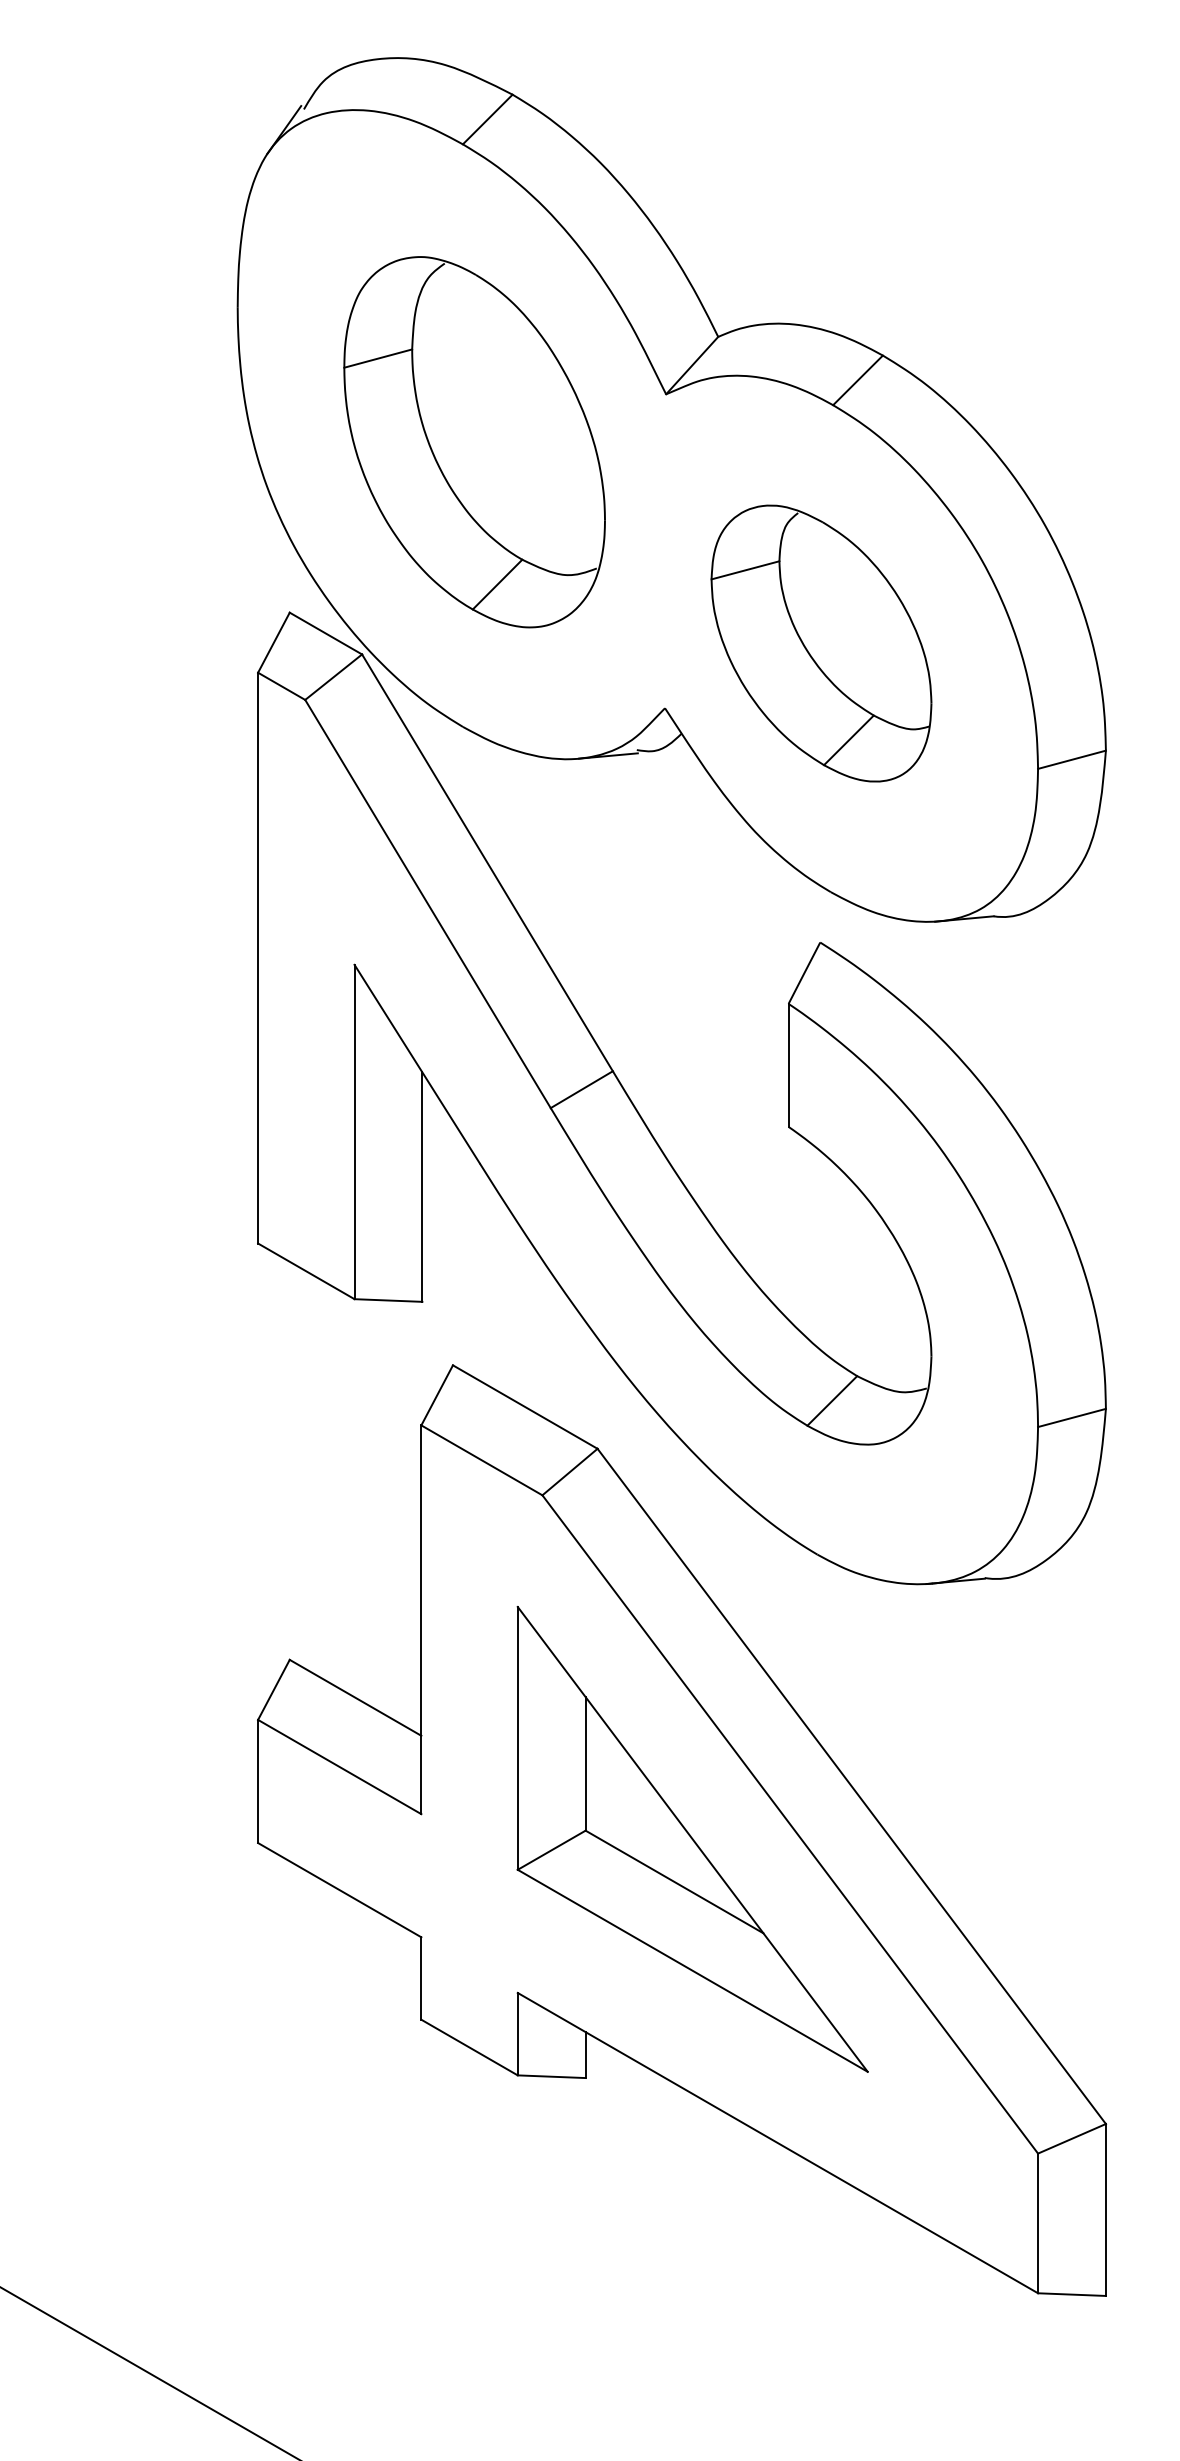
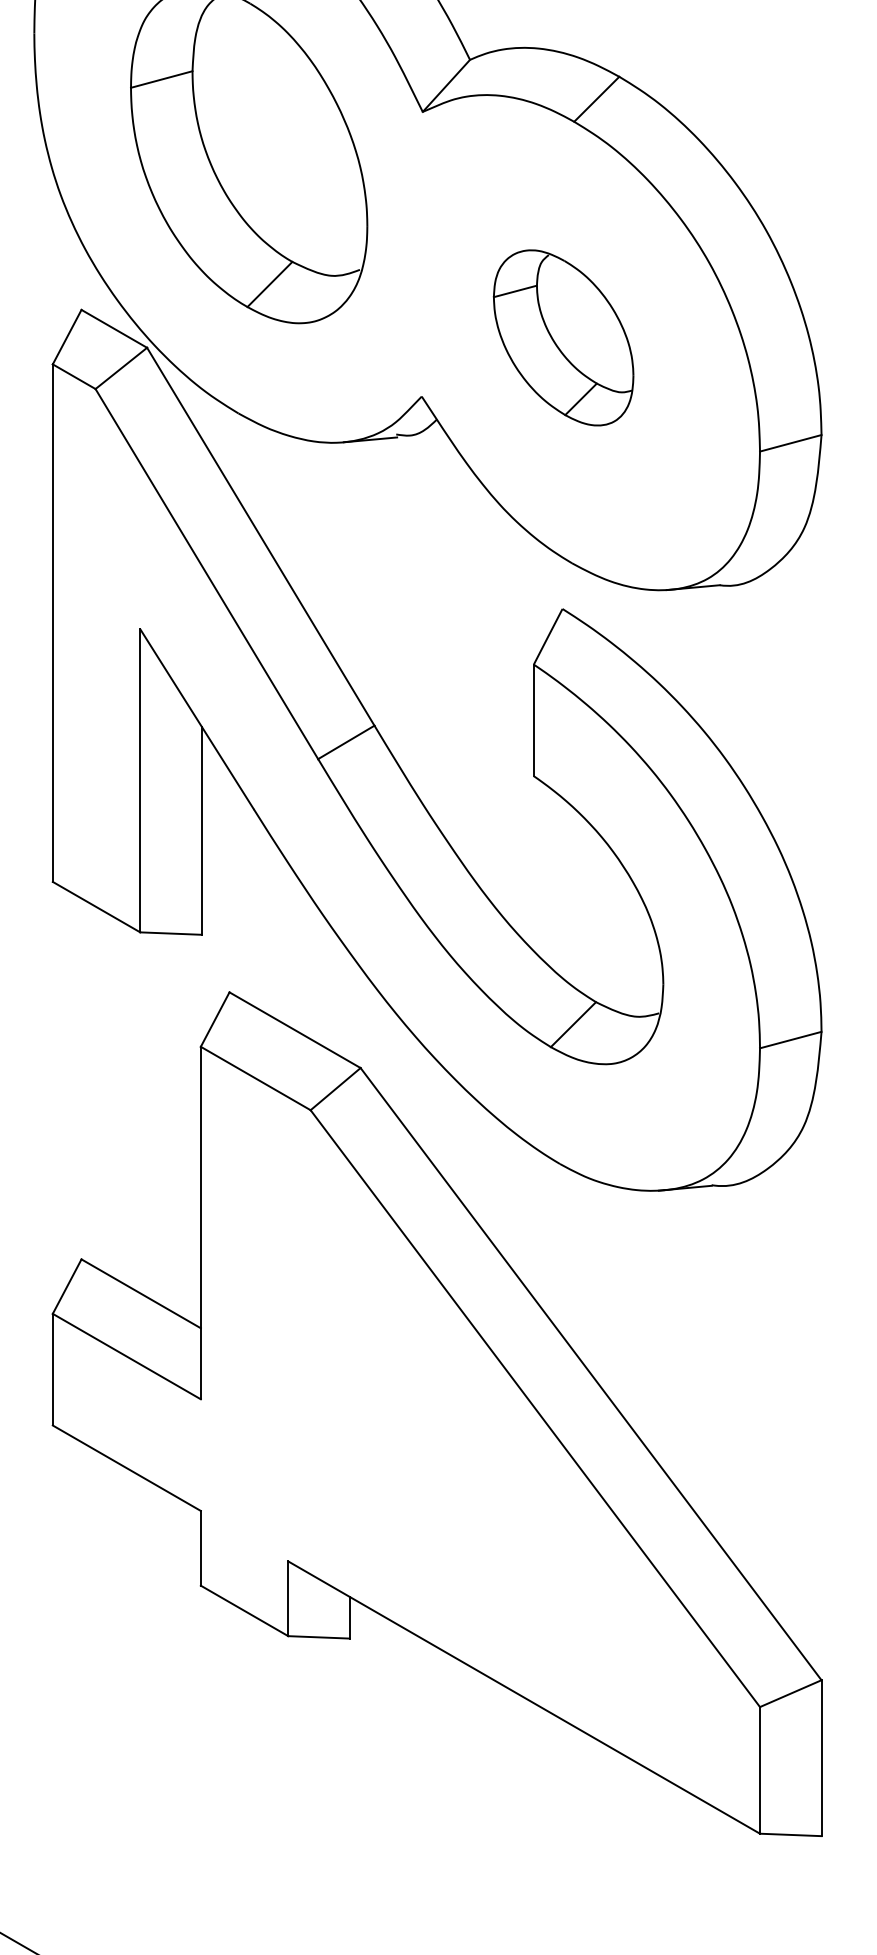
part: (821, 643) -> (563, 337), size x0.7
part: (692, 1839) -> (446, 1422), removed

